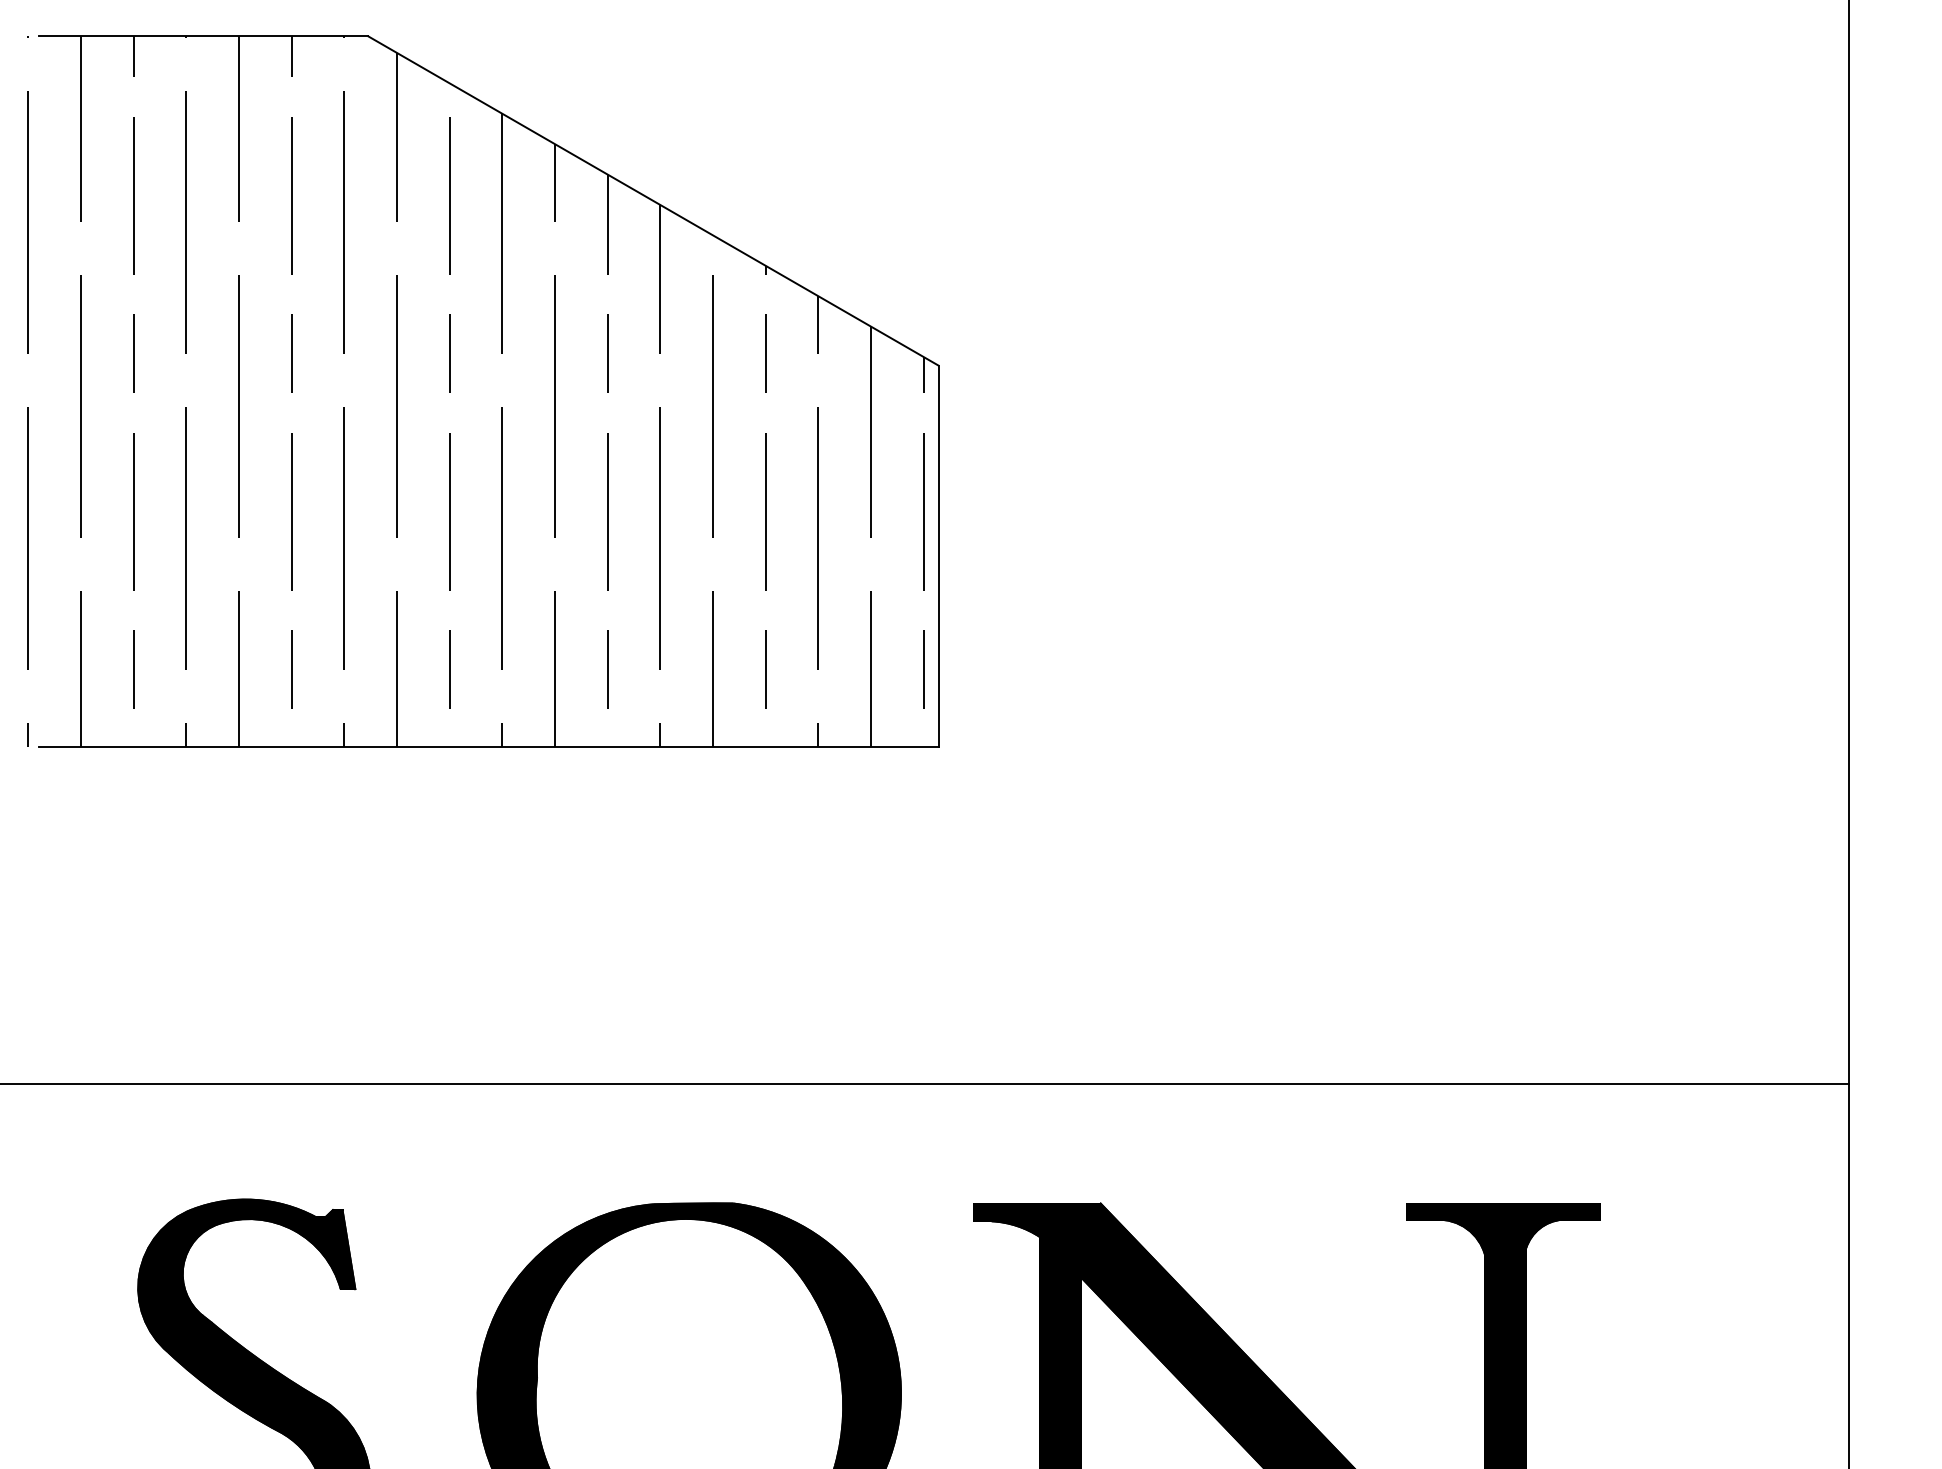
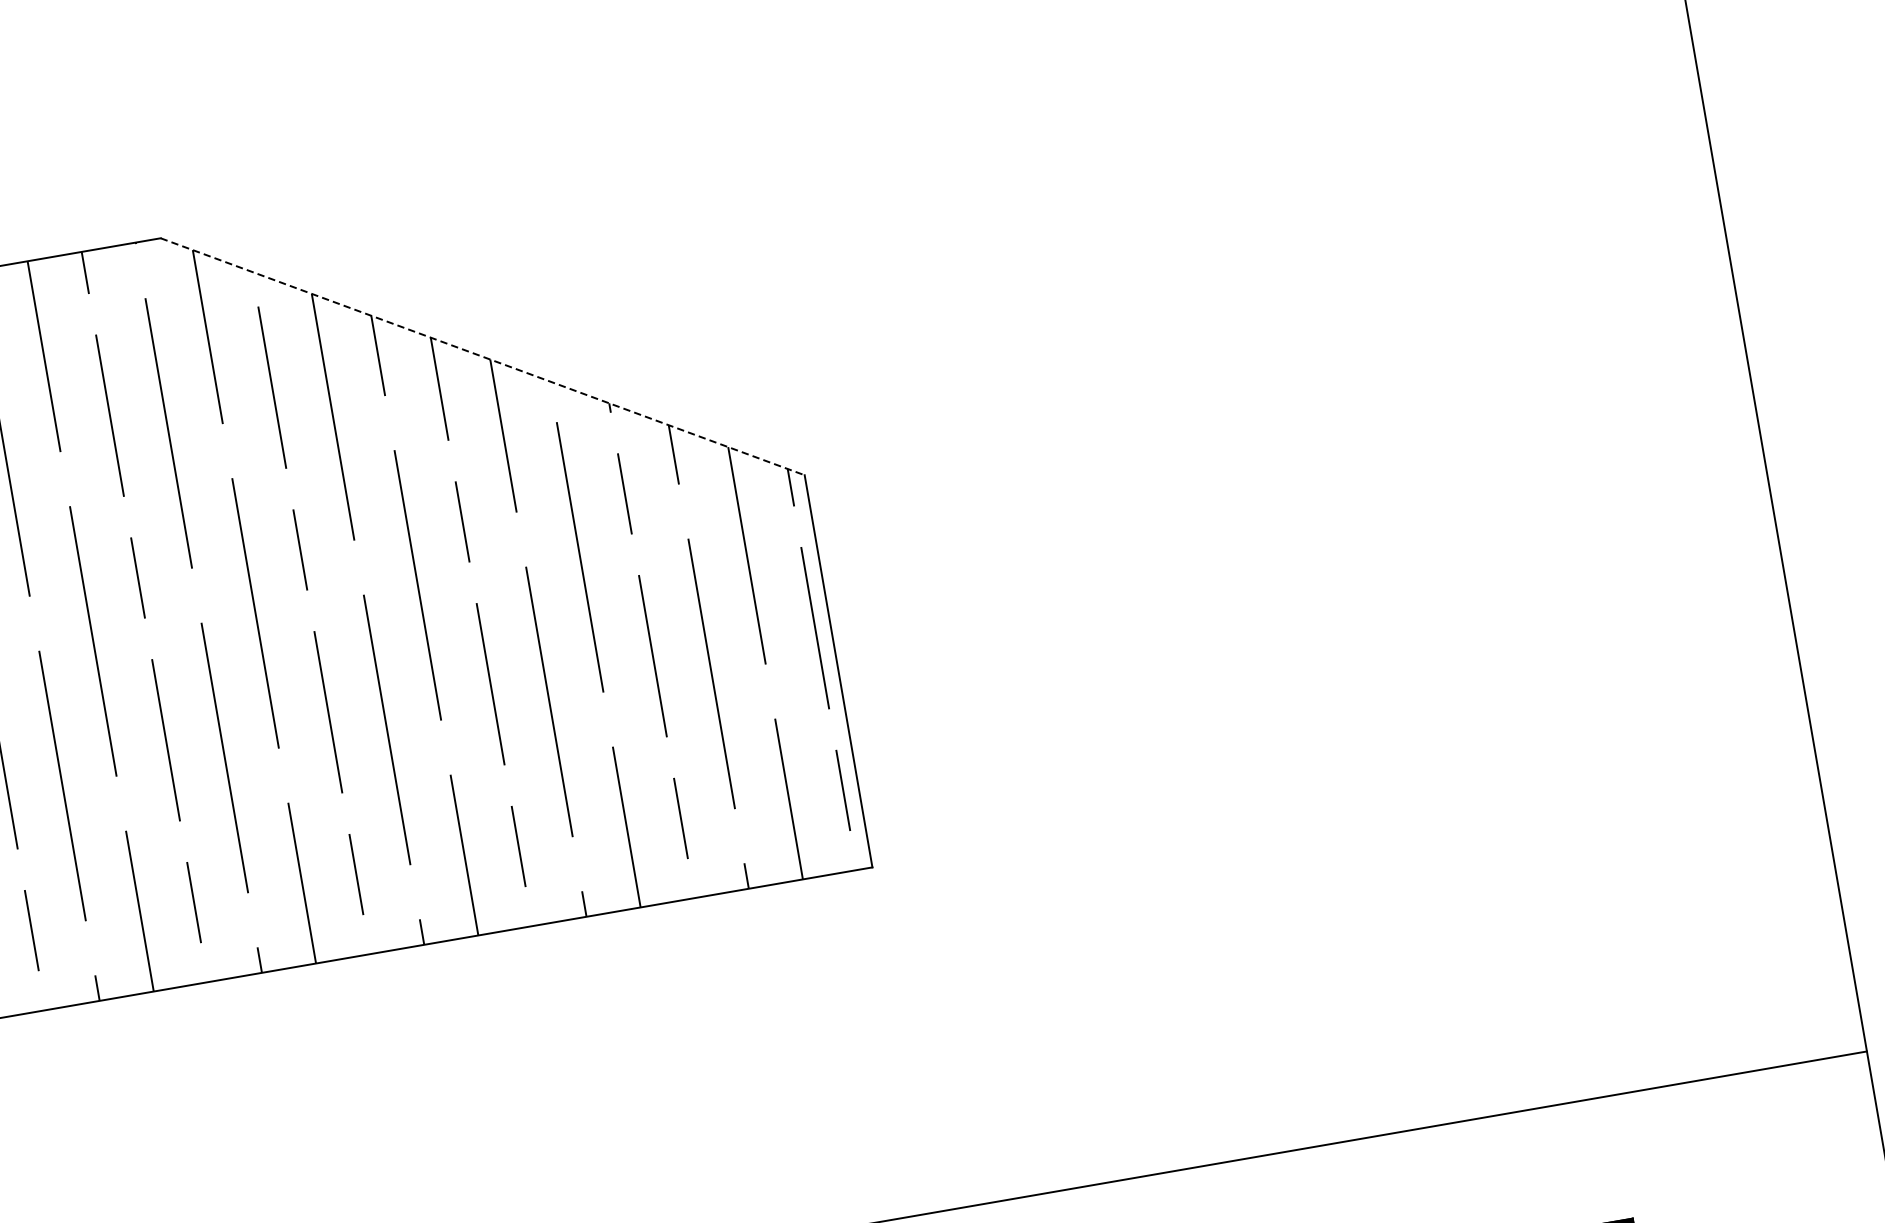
line: (653, 201) -> (482, 357), solid -> dashed

